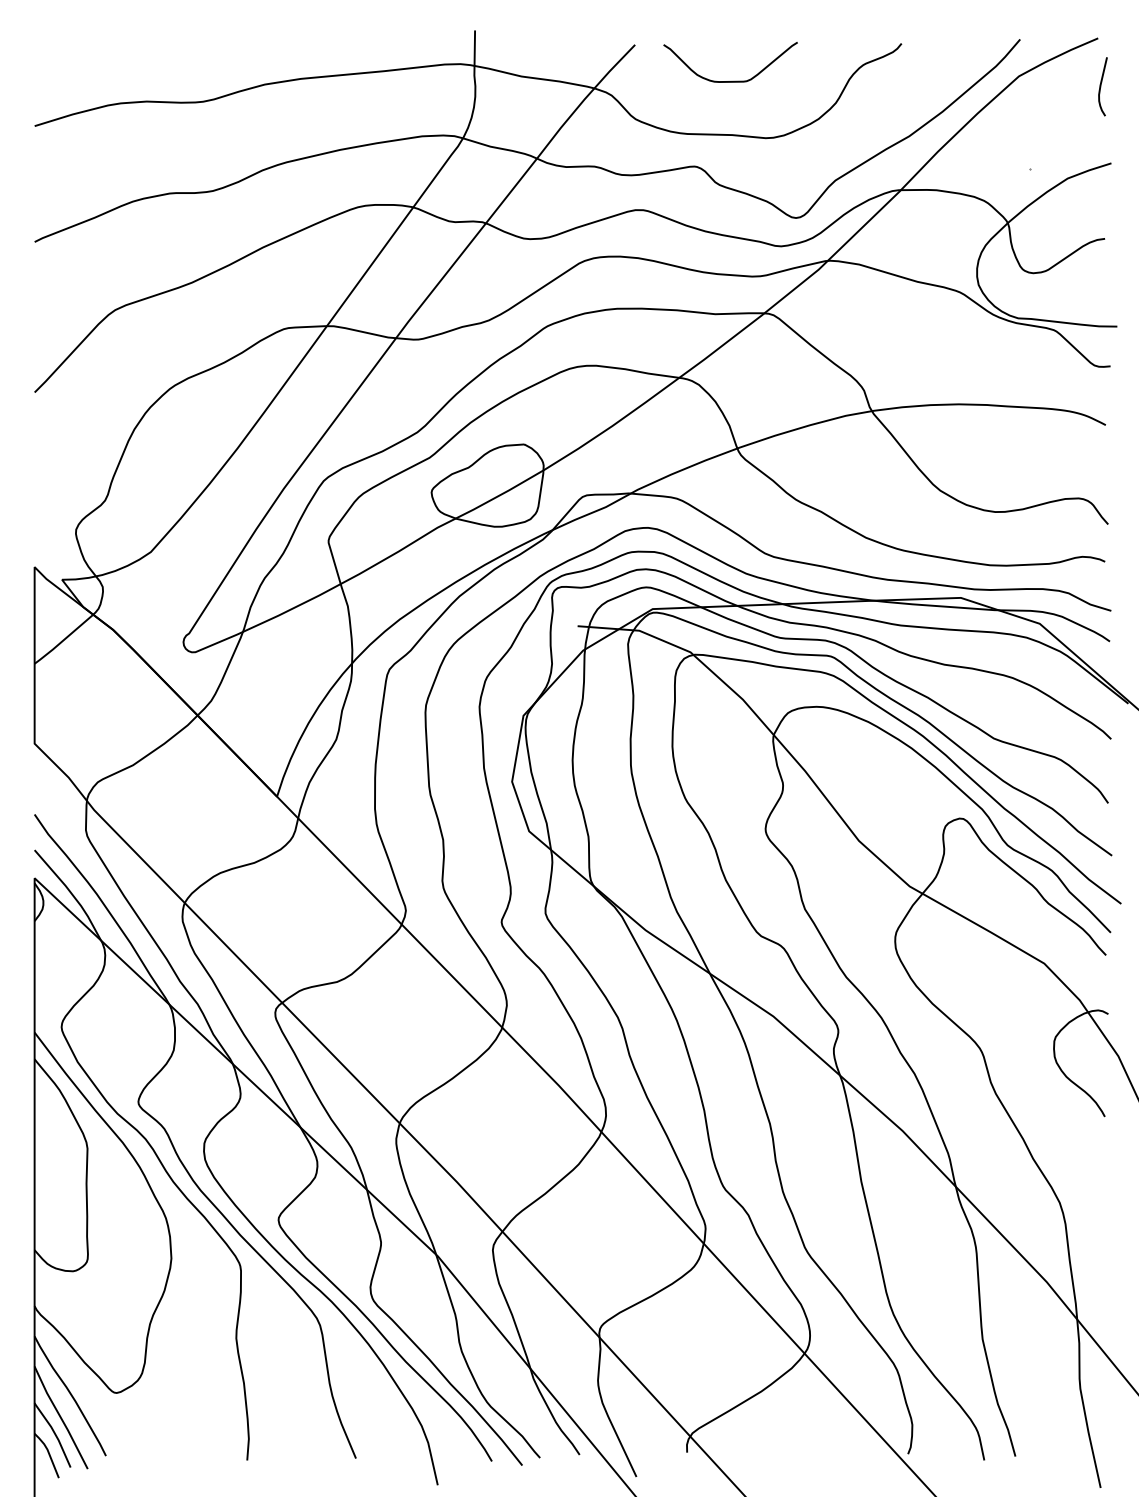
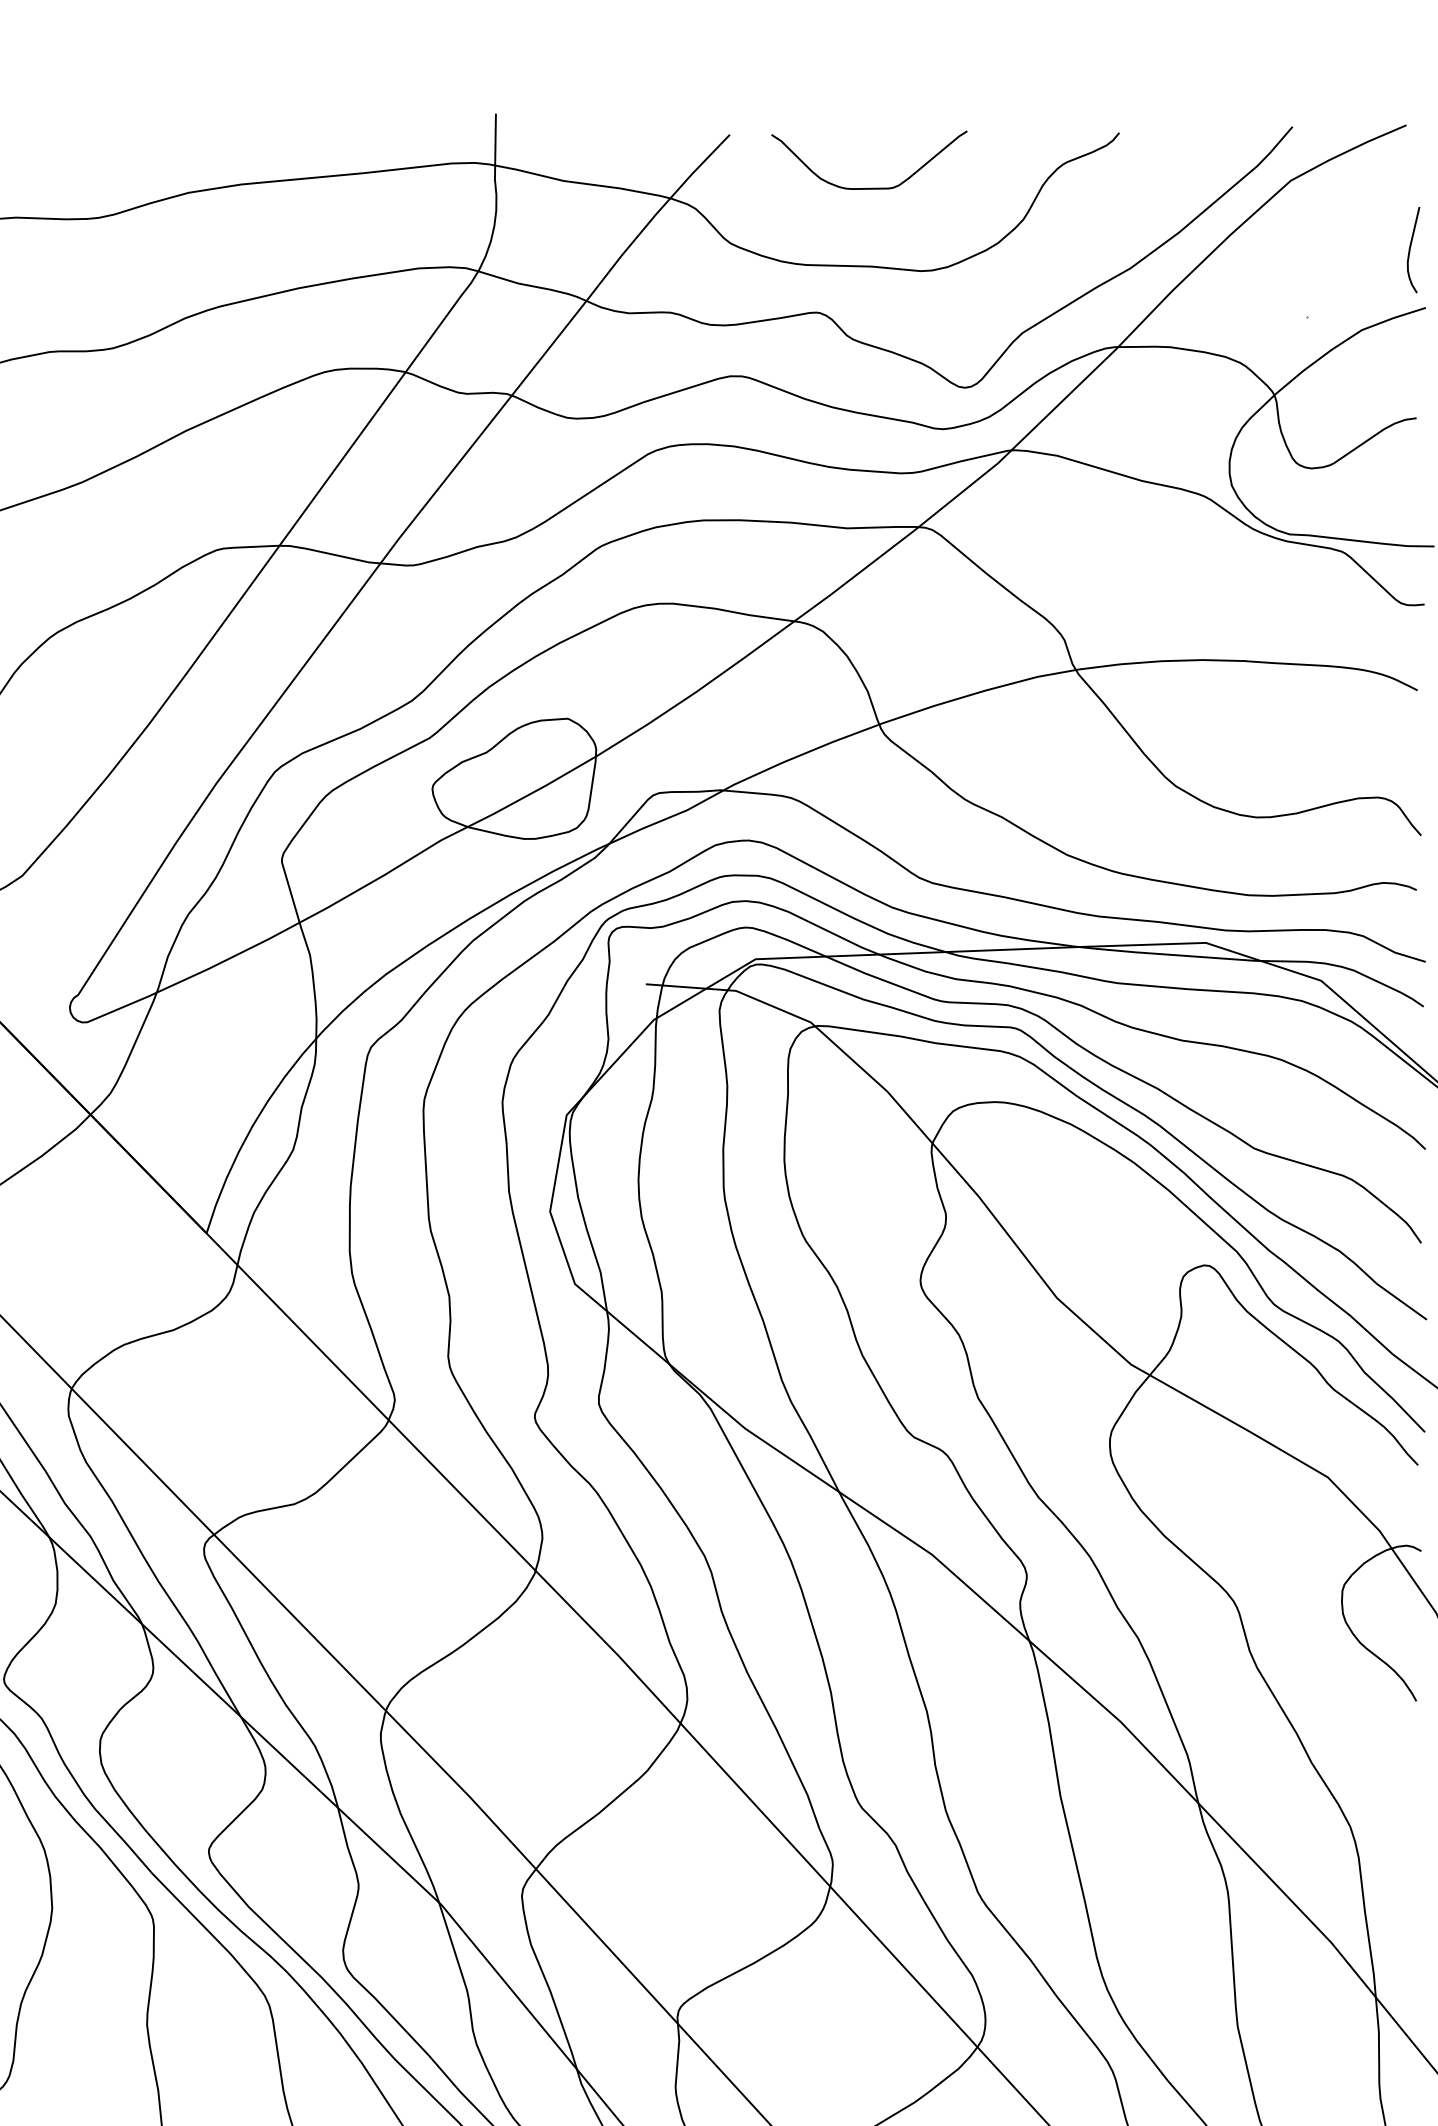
curve: (1101, 86) -> (1411, 249), moved

